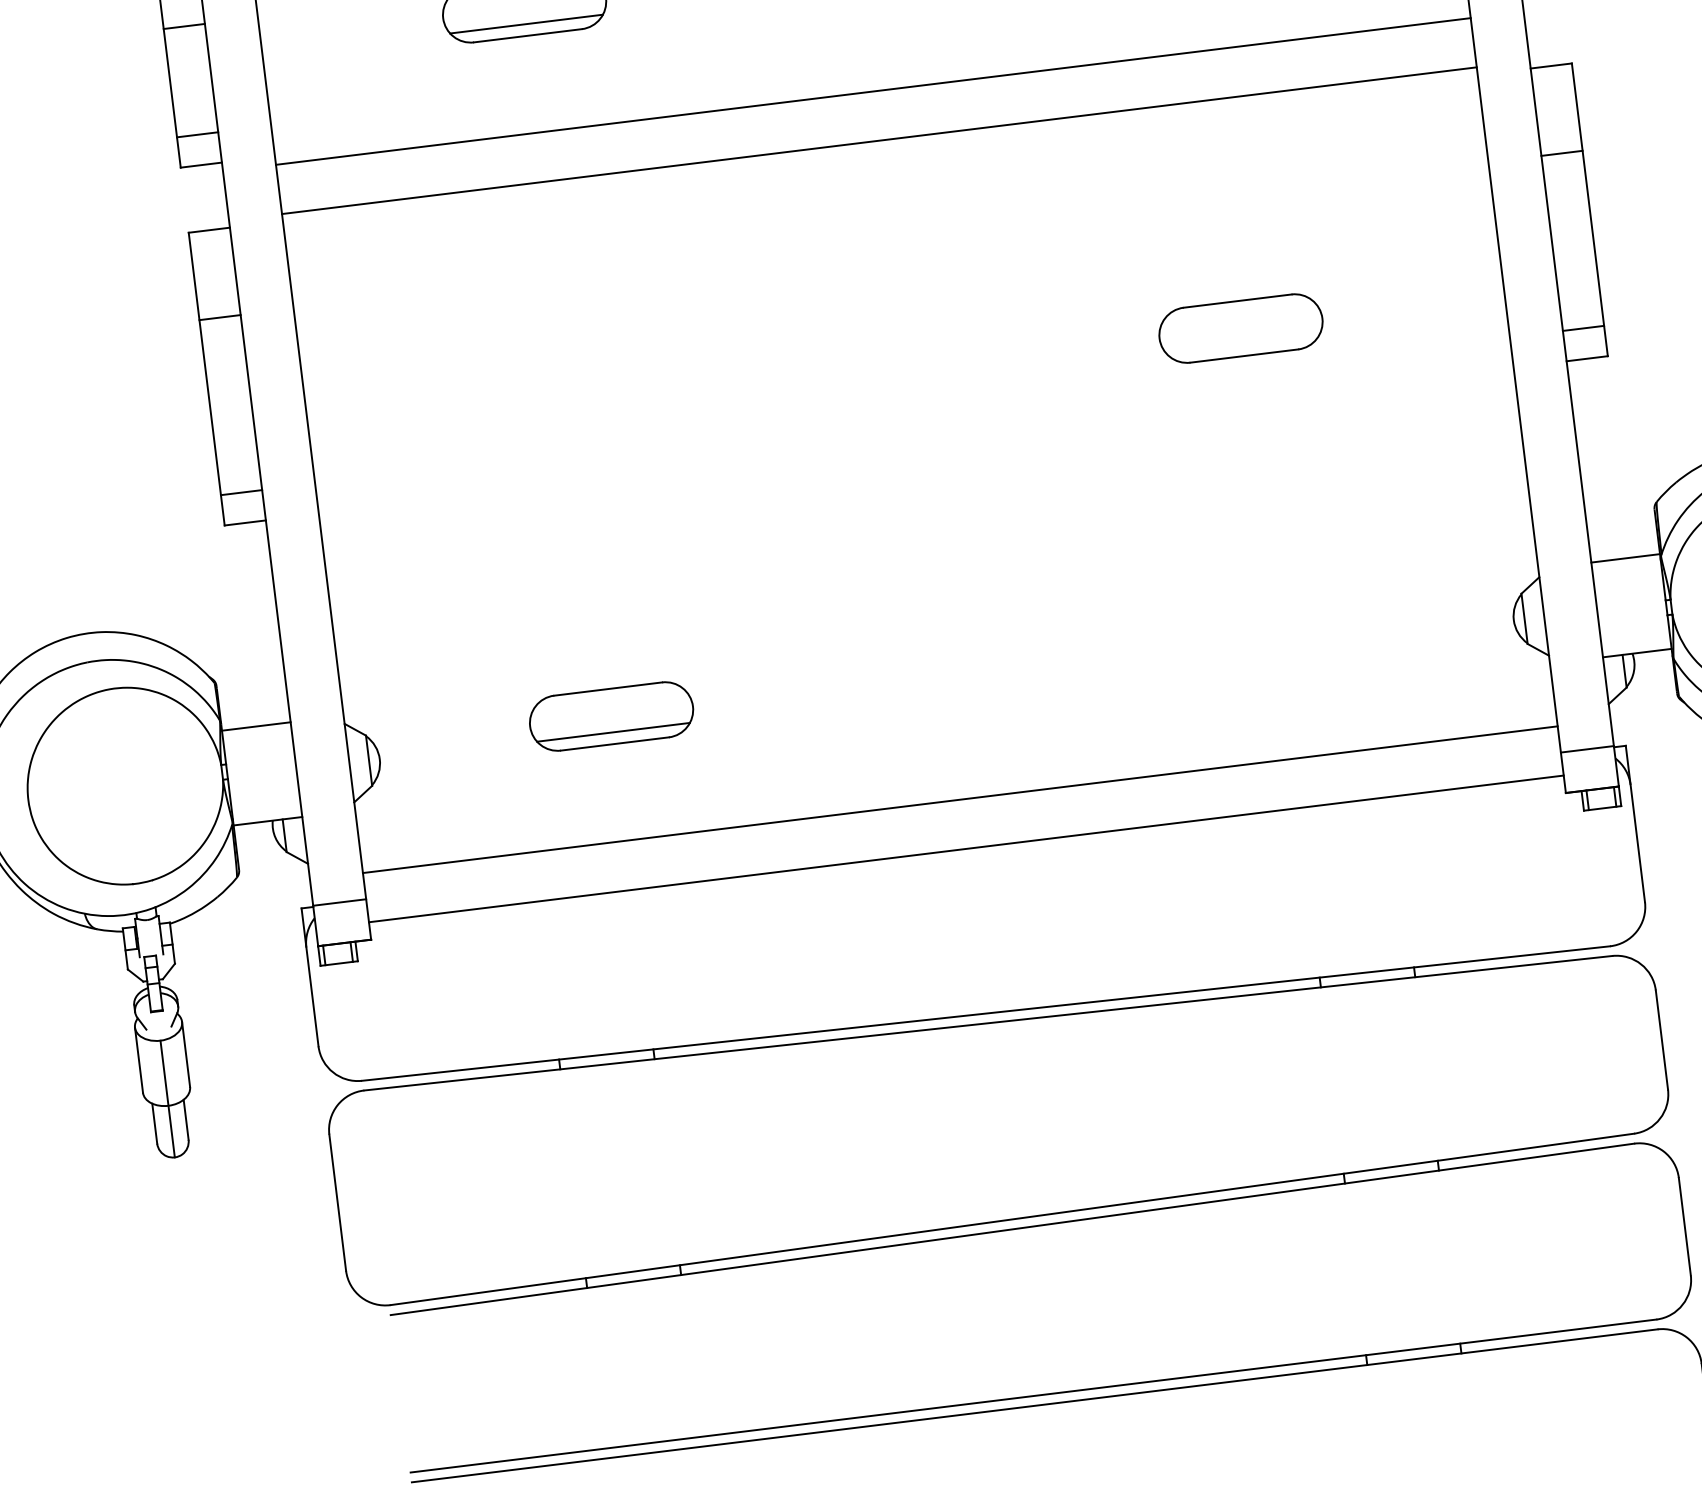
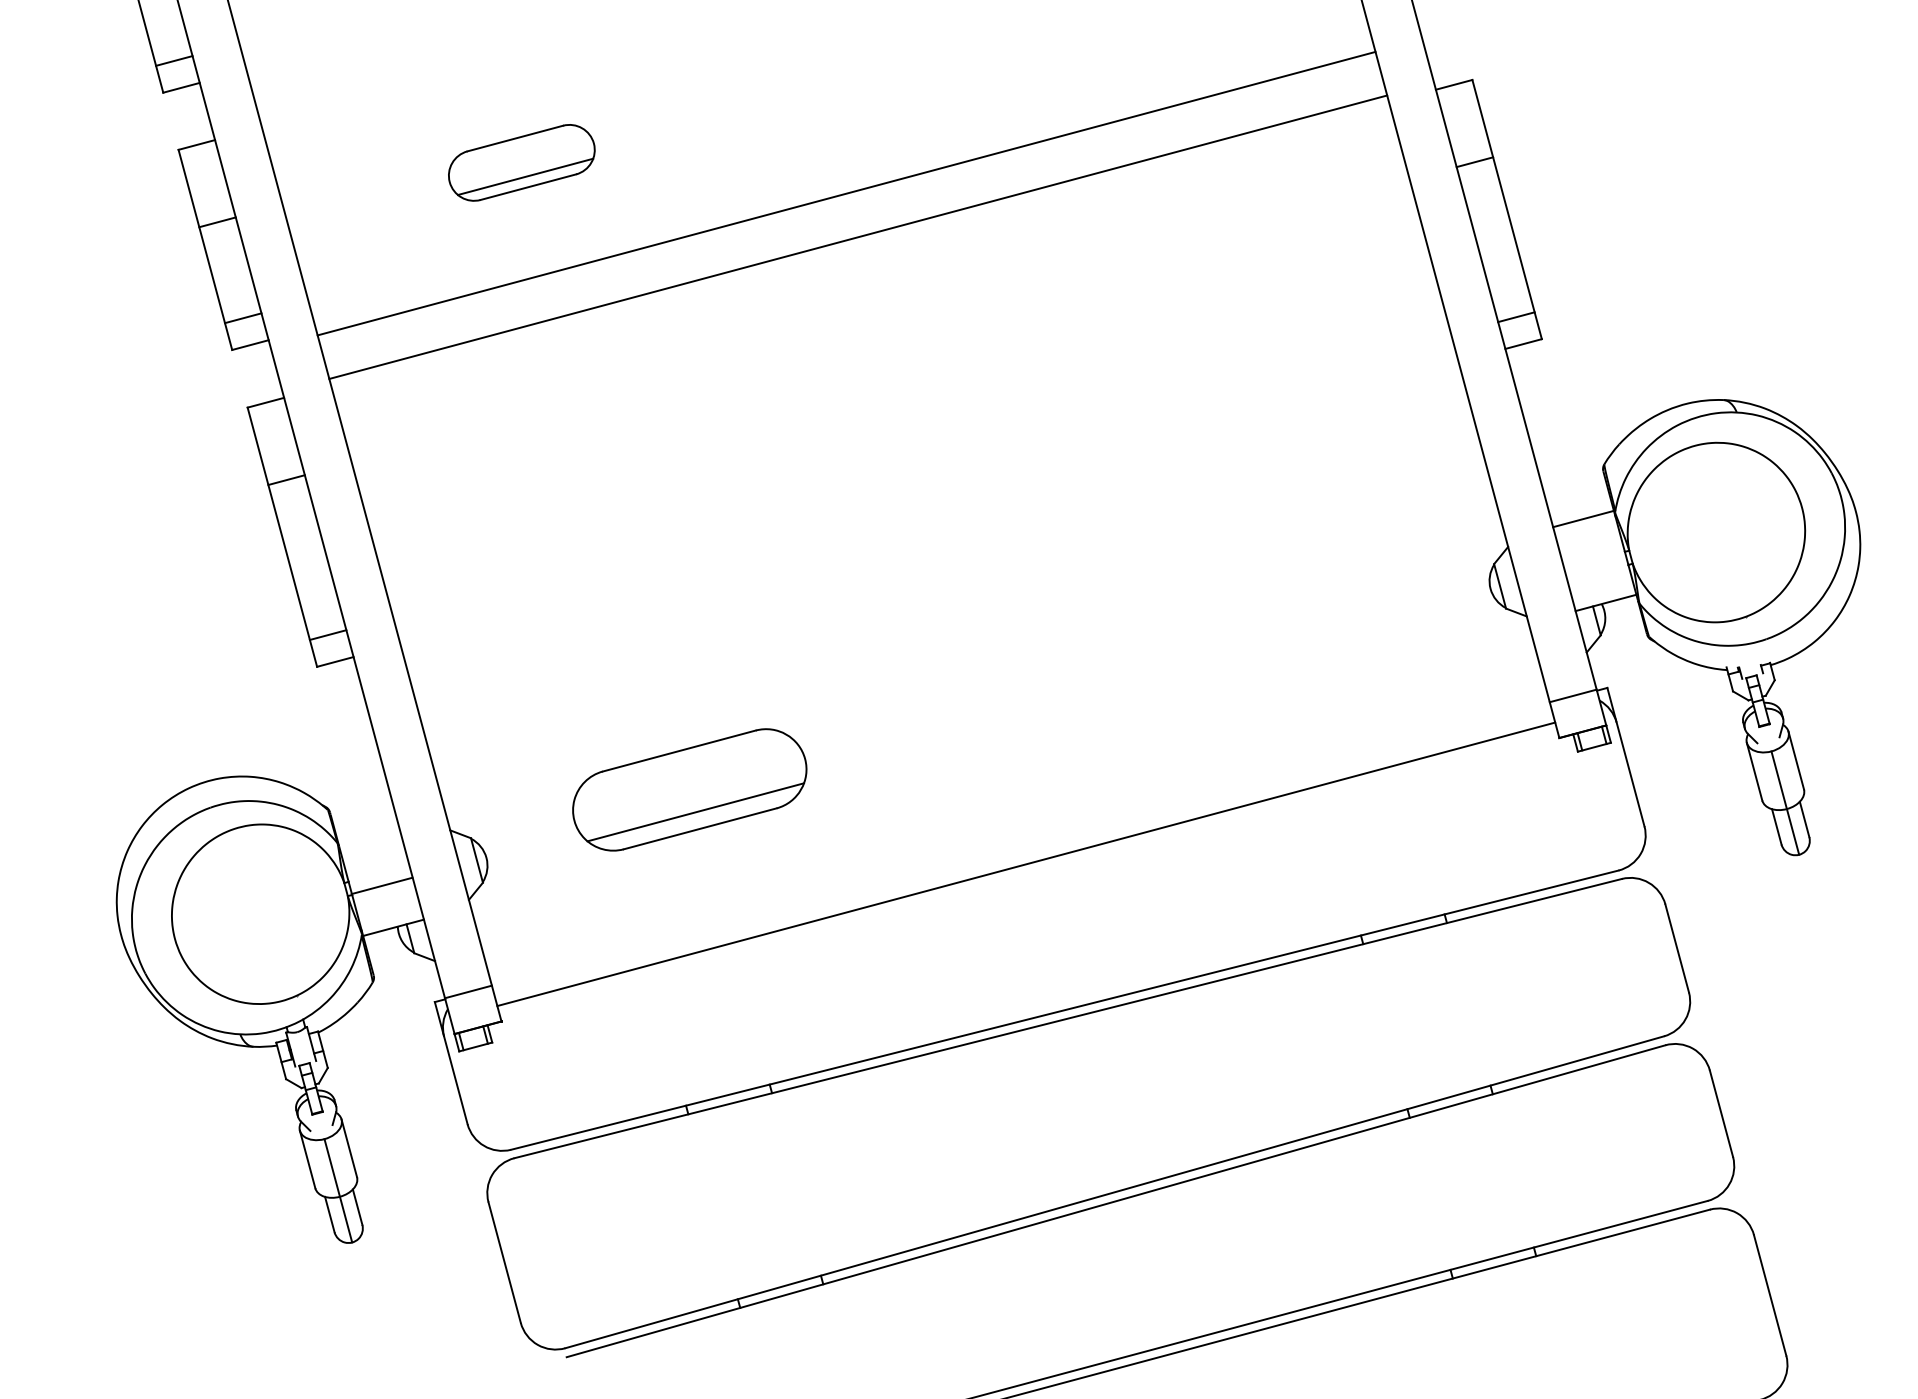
part: (1240, 328) -> (1207, 360), removed
part: (611, 715) -> (689, 789), size x1.6
line: (255, 725) -> (381, 885), moved
line: (960, 799) -> (1014, 820), removed

